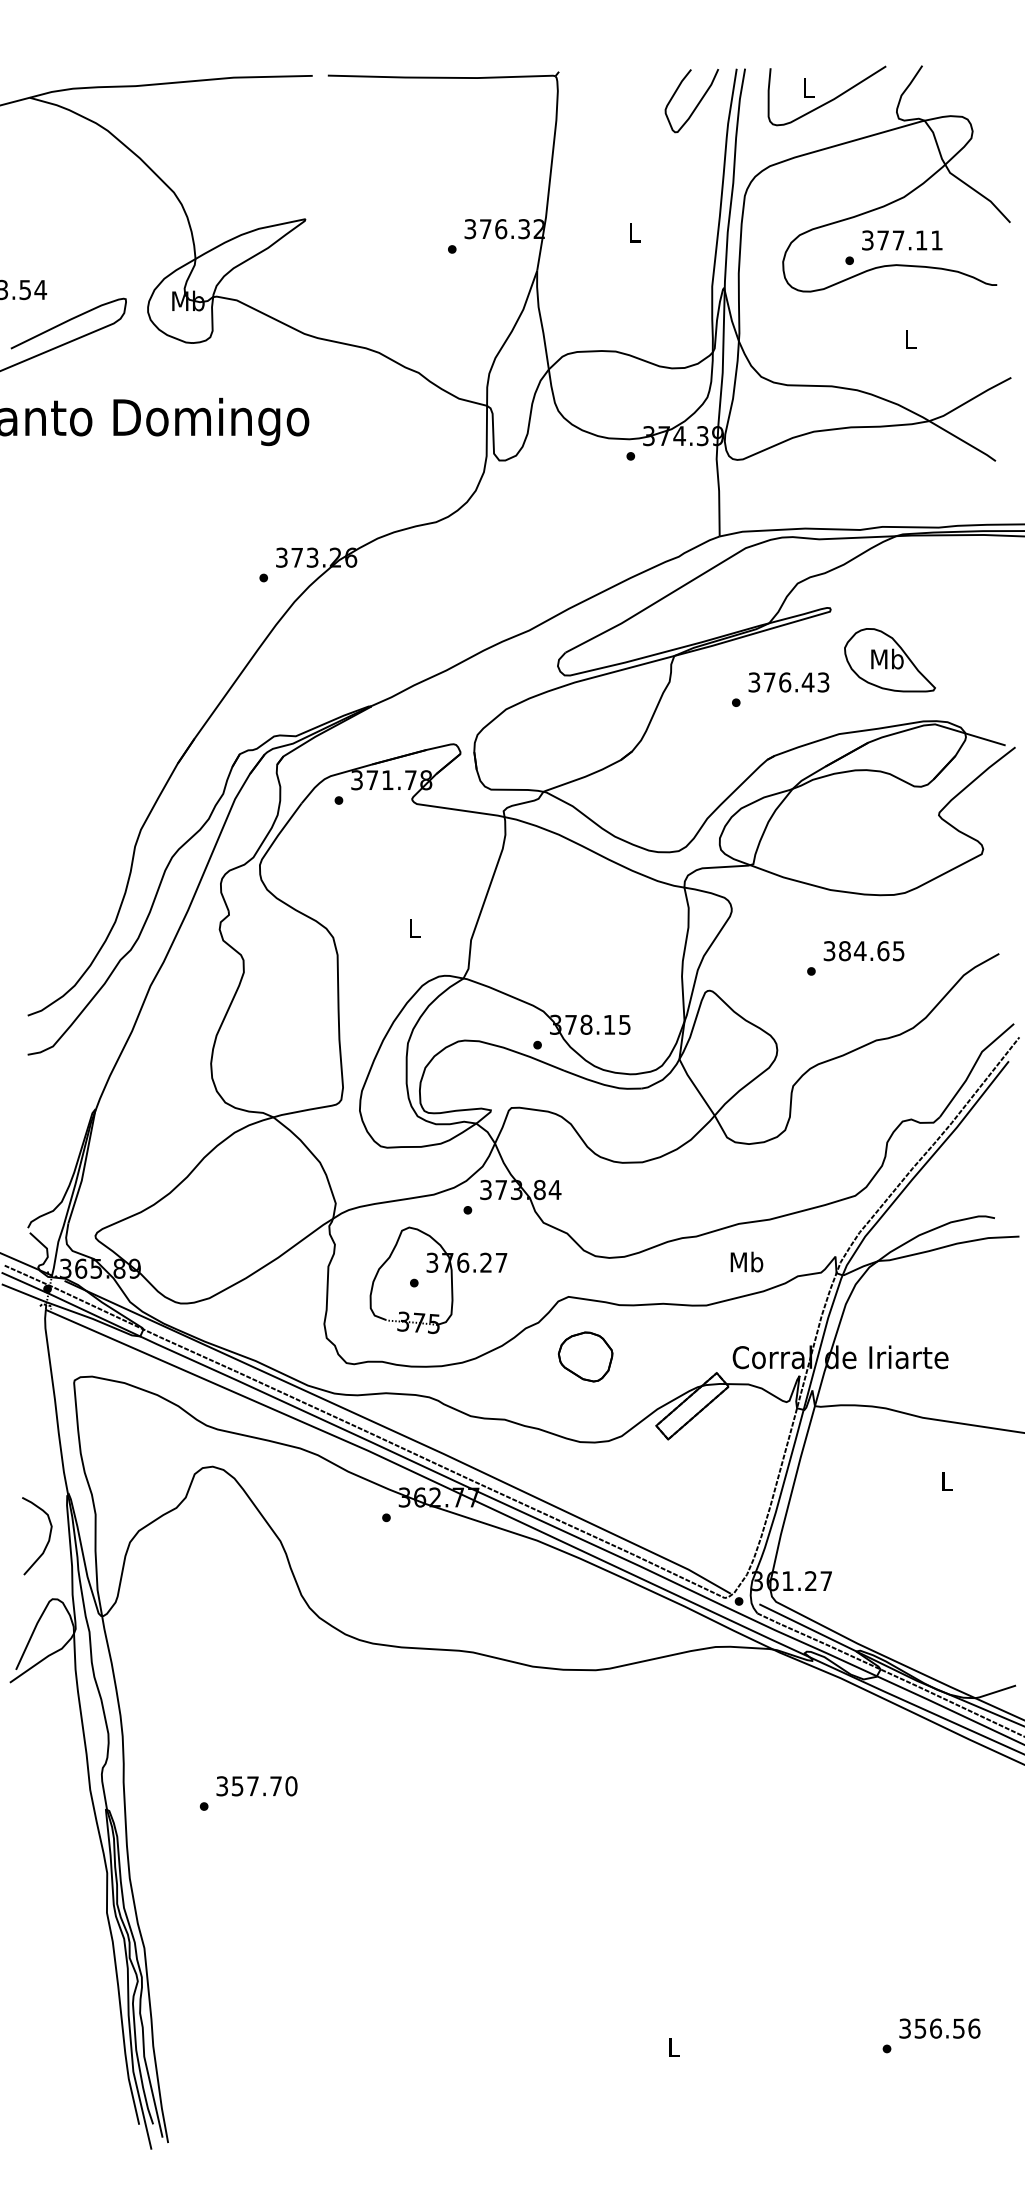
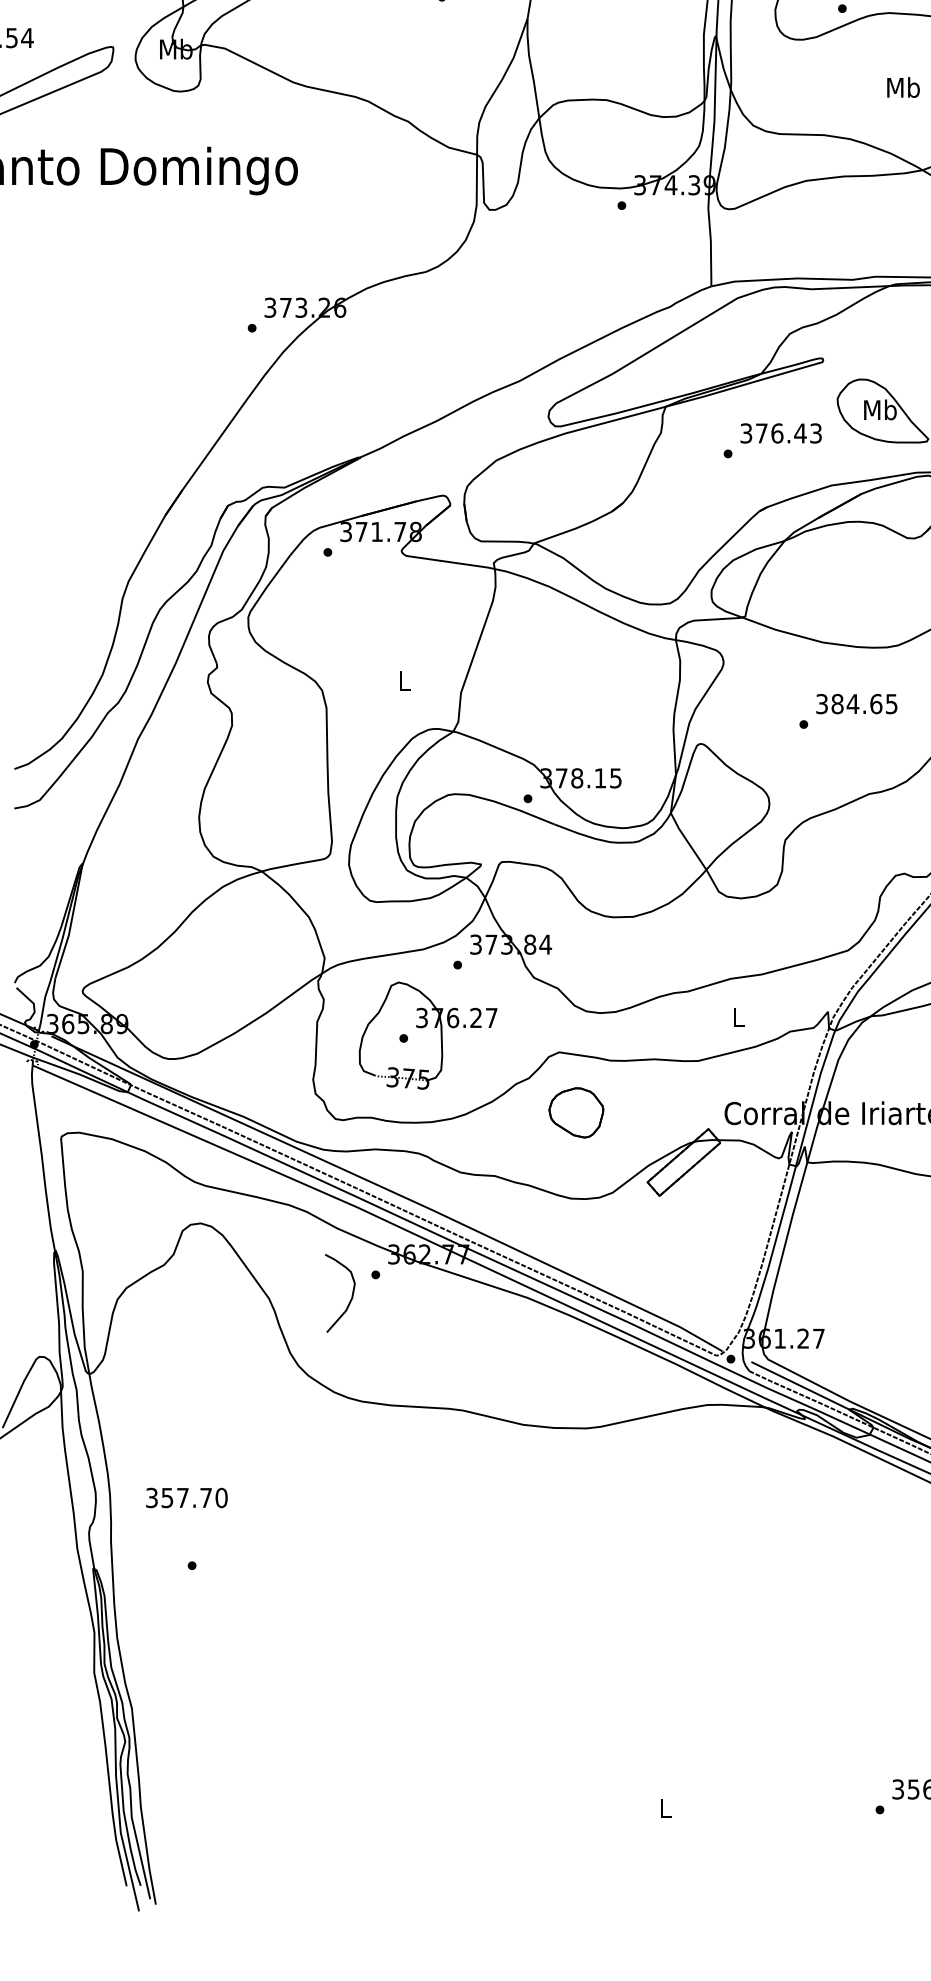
text: (910, 338) -> (903, 86), L -> Mb
text: (746, 1261) -> (738, 1016), Mb -> L
curve: (48, 1537) -> (351, 1294), moved
text: (256, 1786) -> (186, 1498), moved

